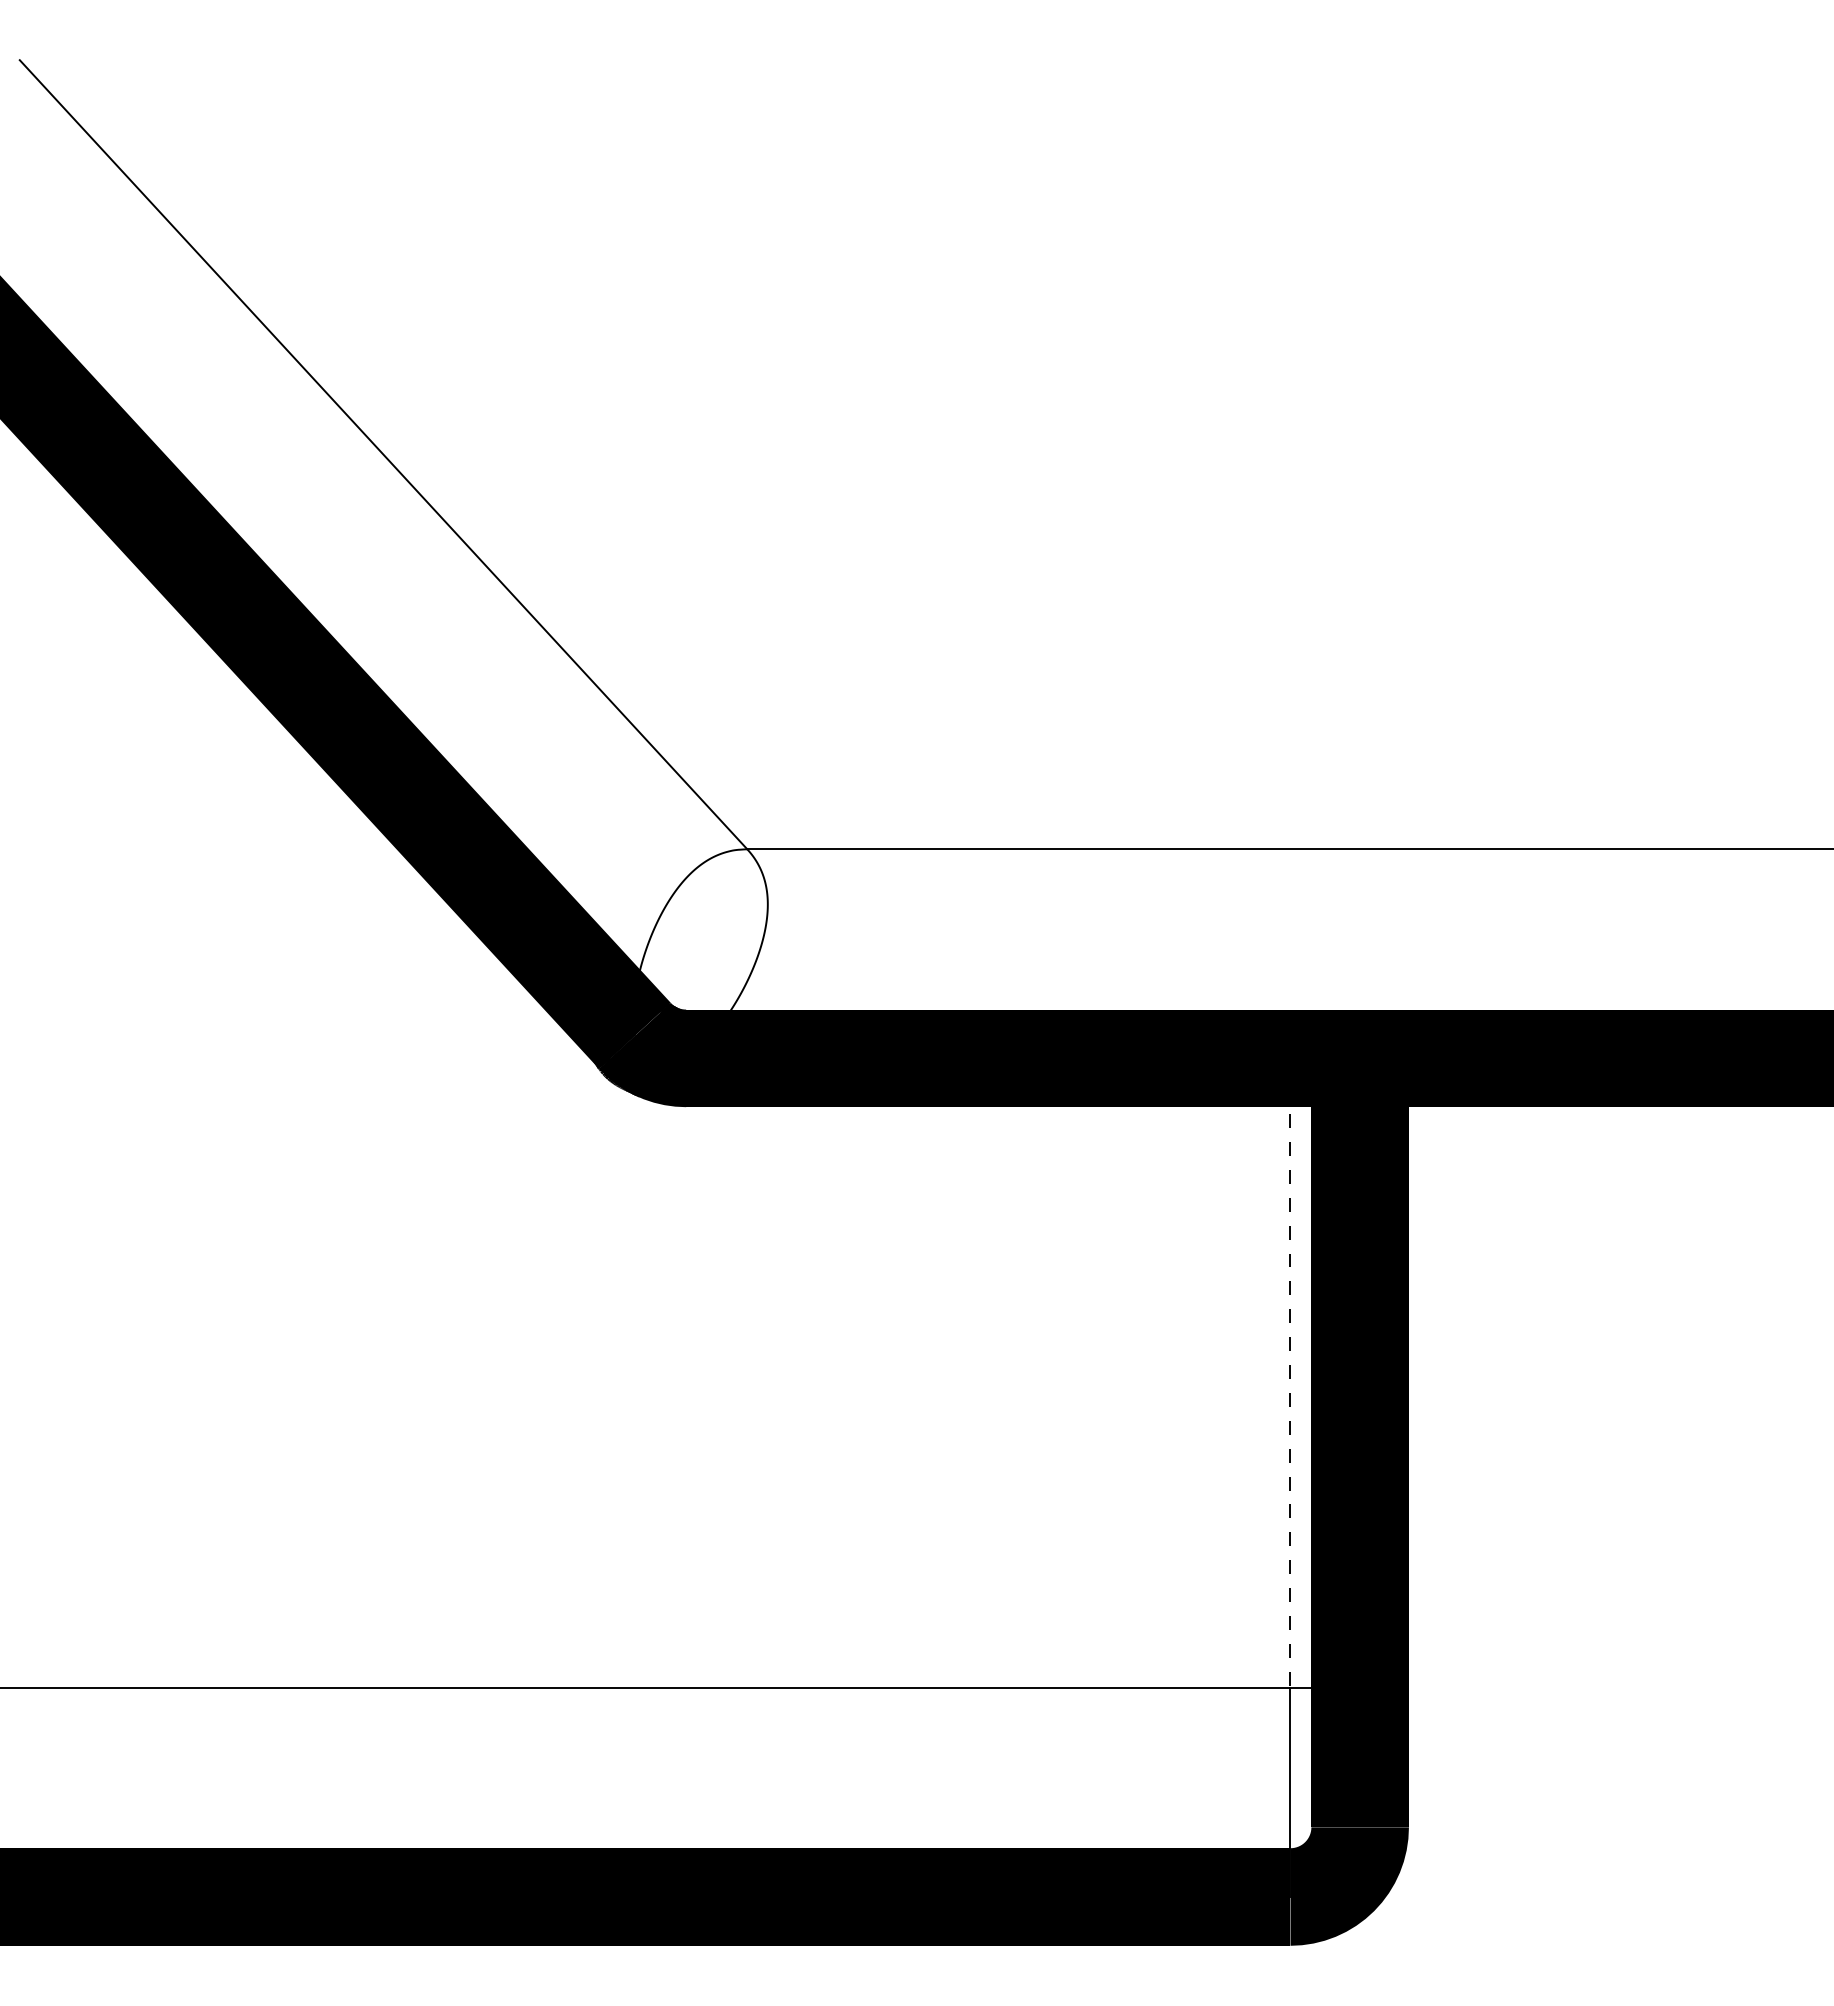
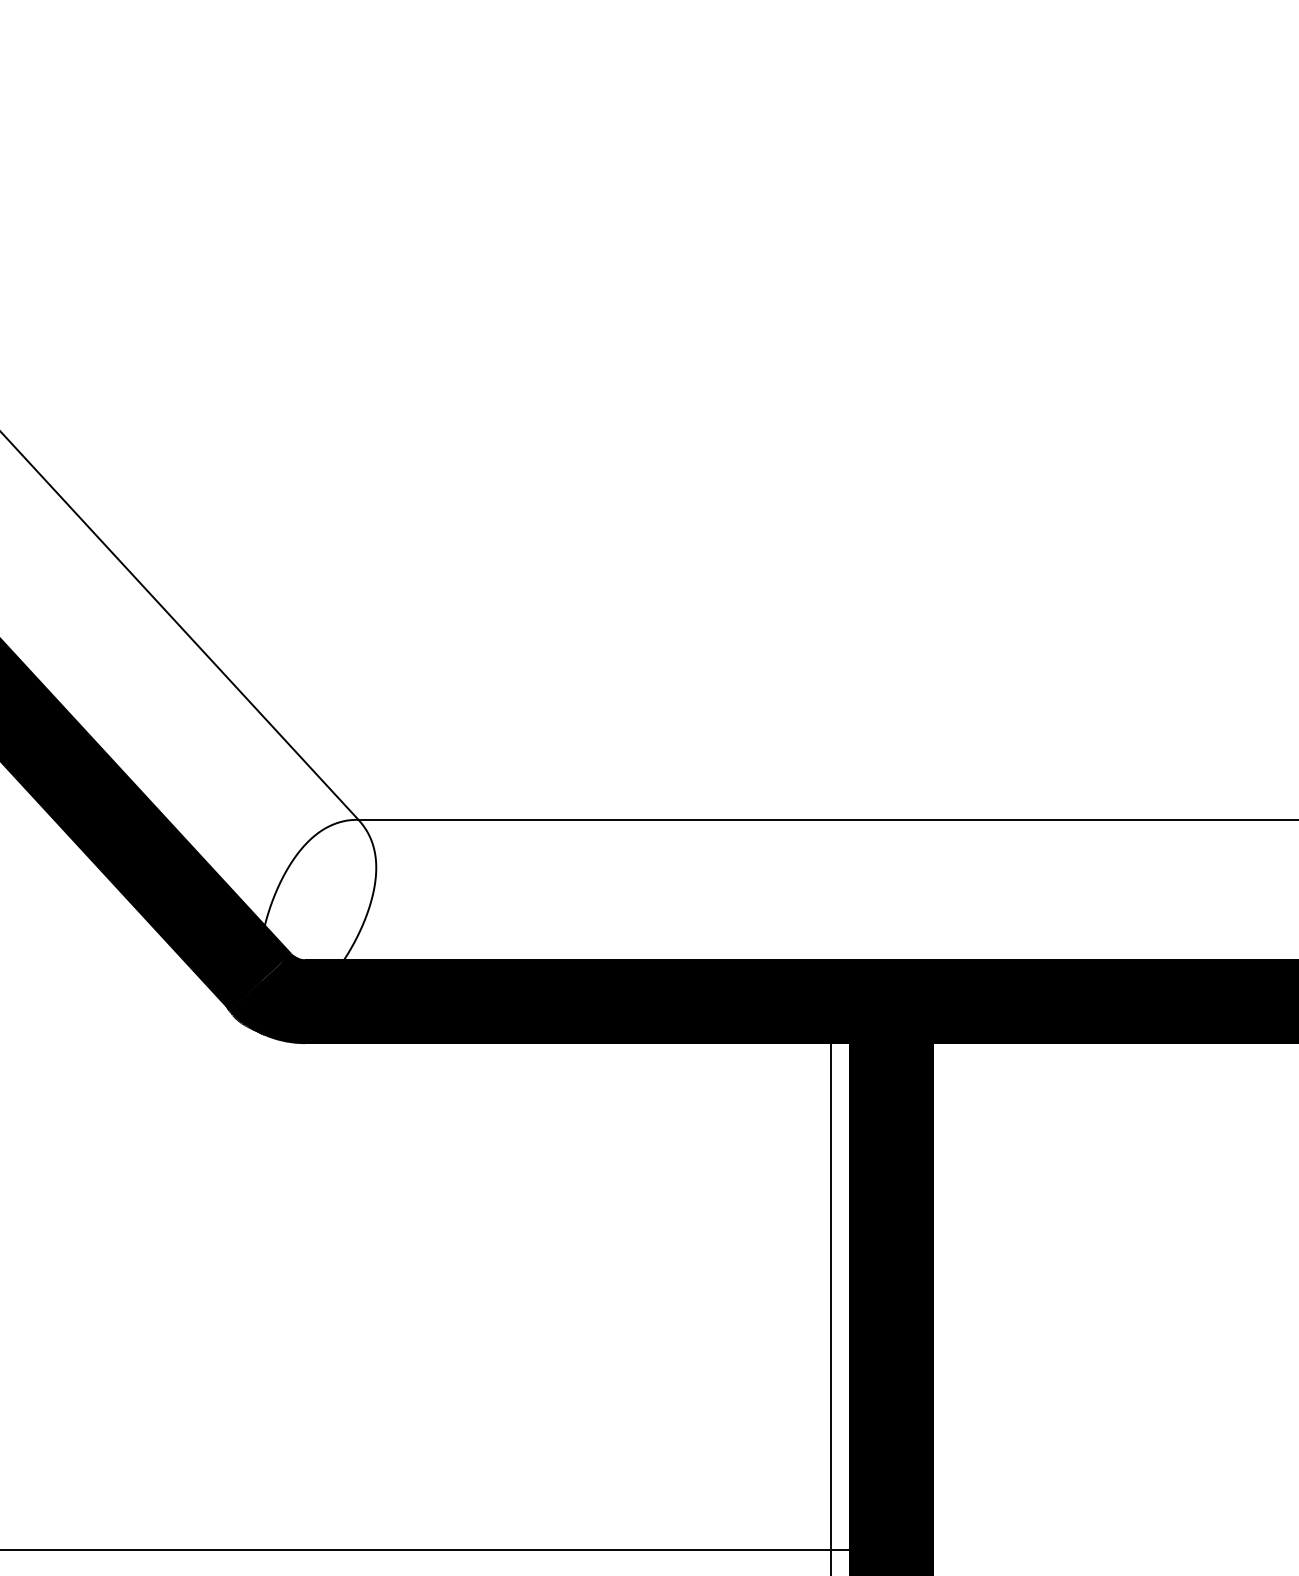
line: (1290, 1373) -> (831, 1275), dashed -> solid

